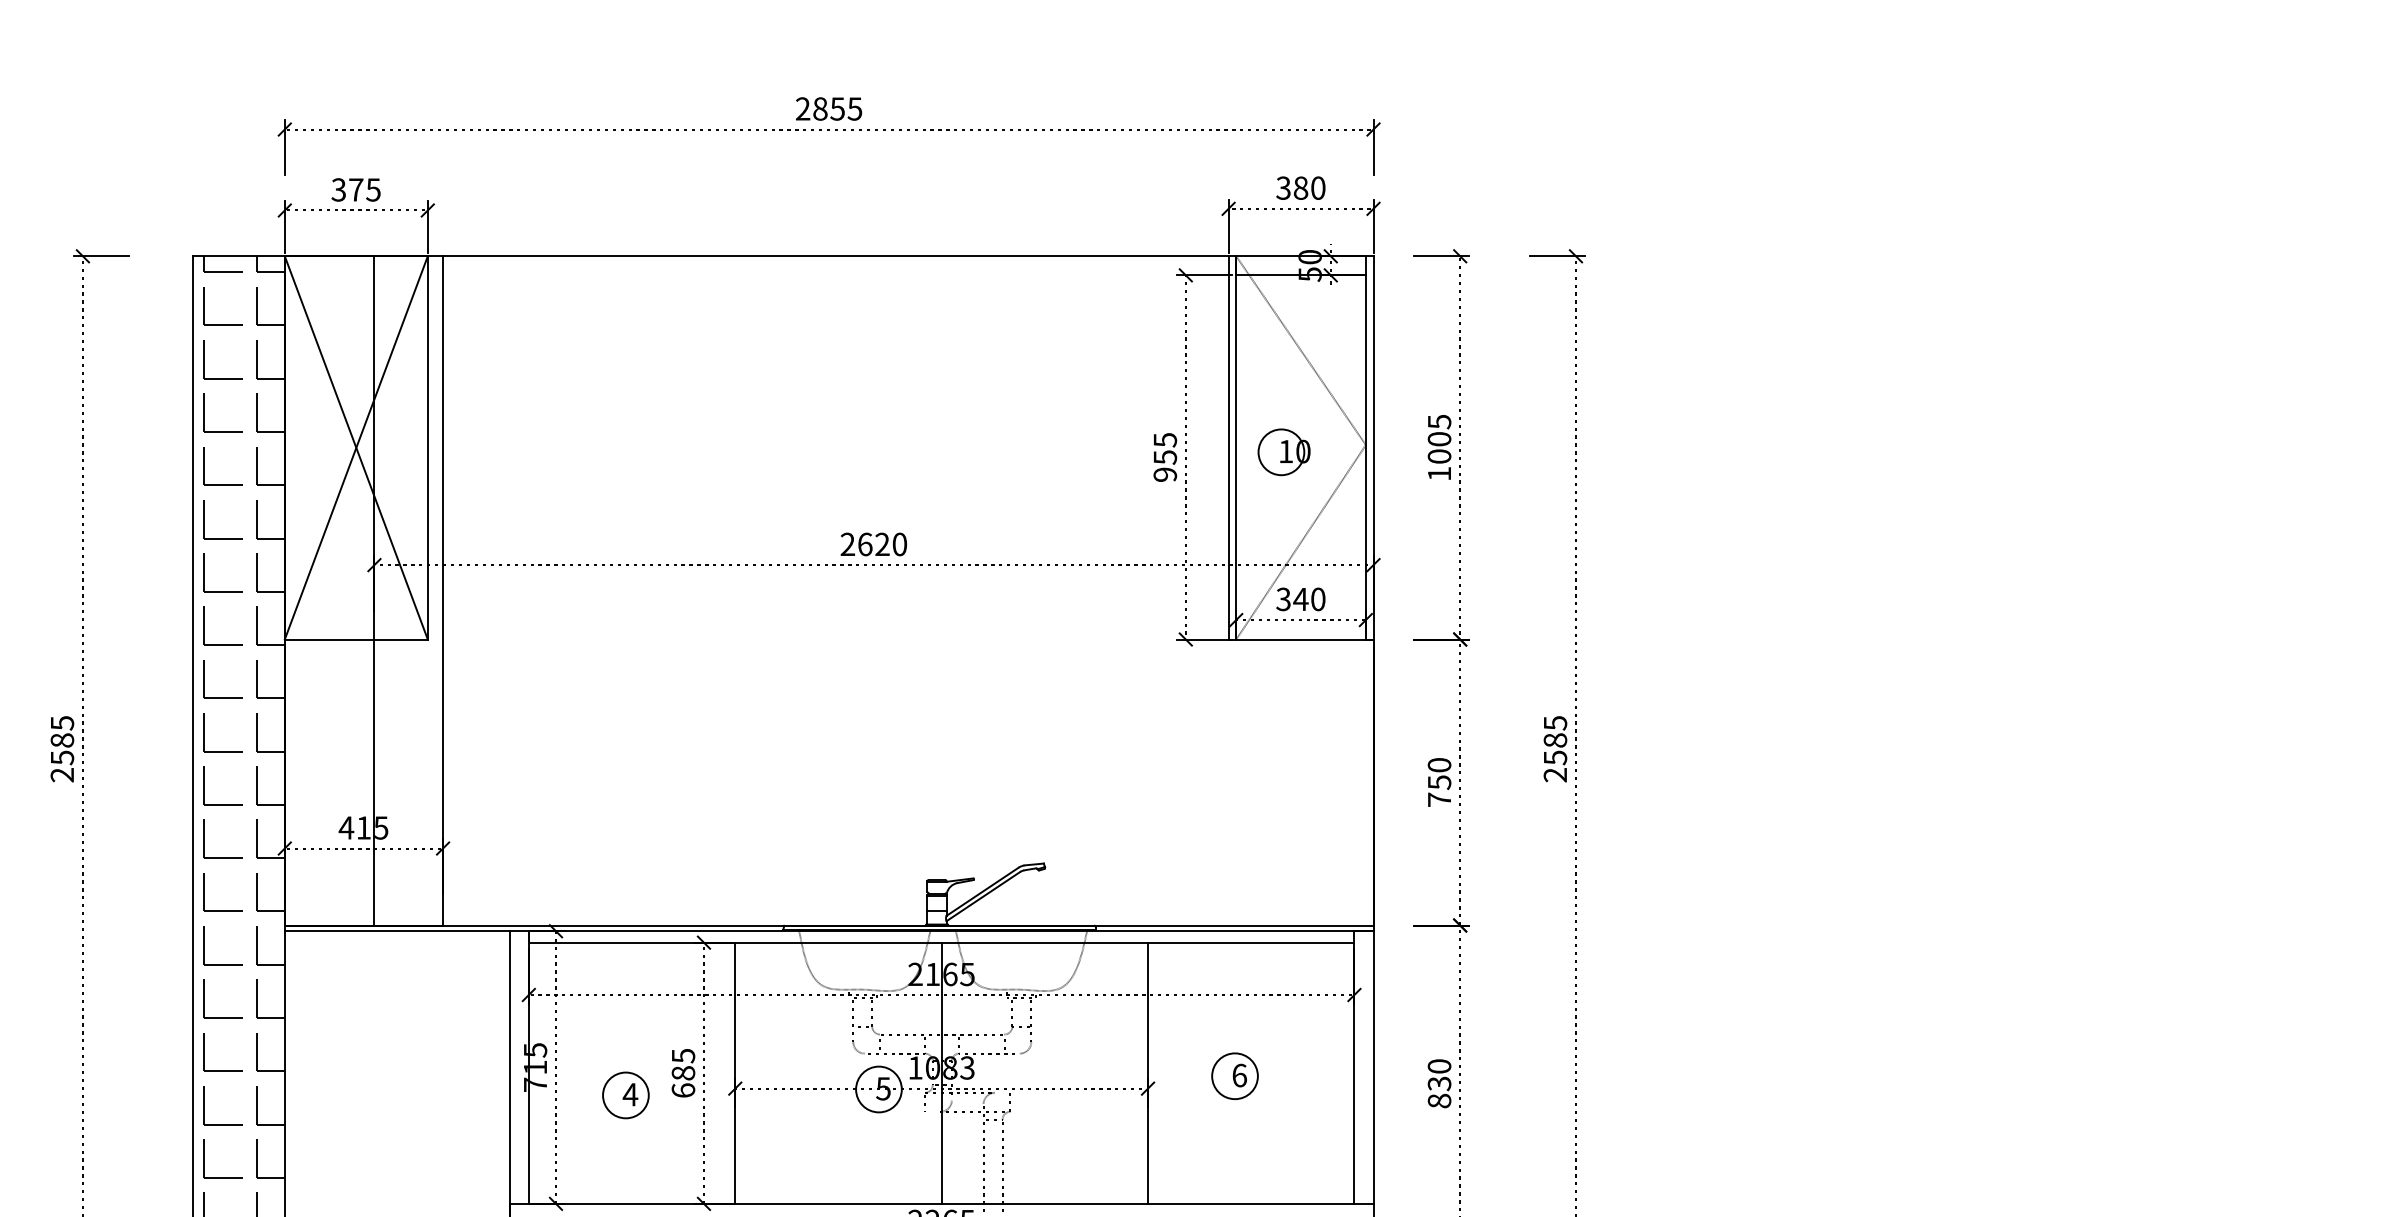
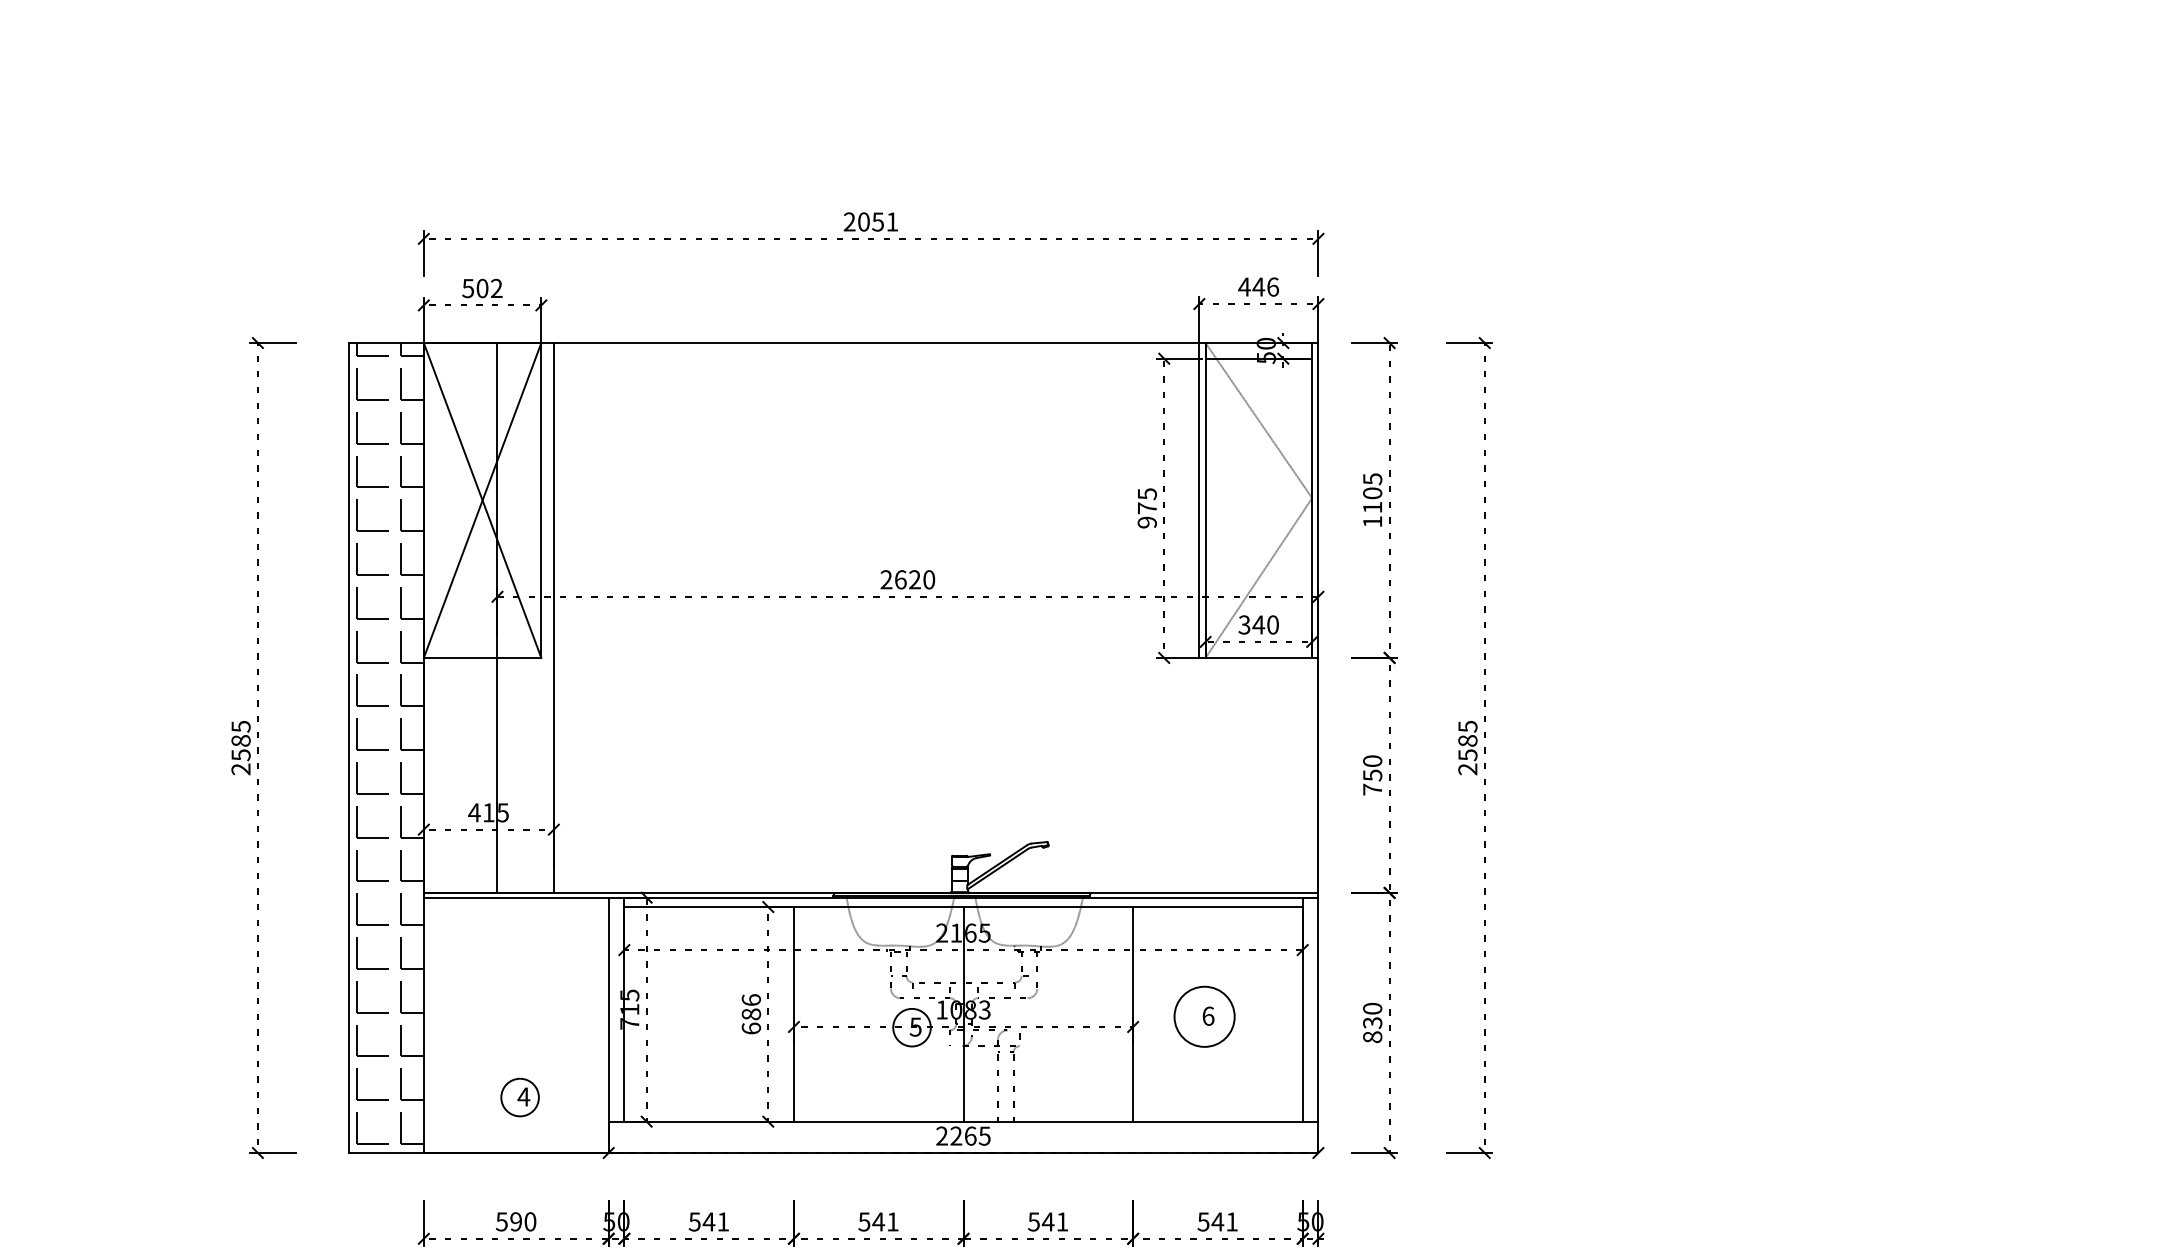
text: (838, 108) -> (878, 221), 2855 -> 2051
text: (1300, 187) -> (1258, 286), 380 -> 446
text: (356, 189) -> (482, 288), 375 -> 502
part: (1283, 451) -> (1244, 503), removed
text: (1439, 456) -> (1372, 507), 1005 -> 1105
text: (1165, 457) -> (1147, 508), 955 -> 975
text: (683, 1056) -> (751, 1000), 685 -> 686
circle: (1234, 1075) -> (1204, 1016), size x1.6
part: (625, 1095) -> (519, 1097), moved

